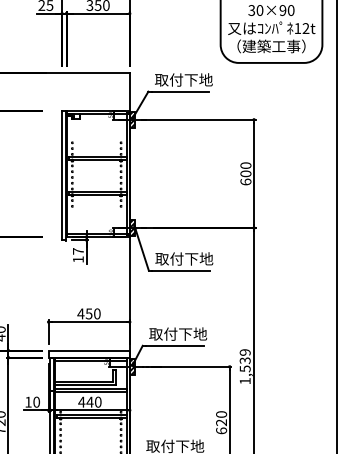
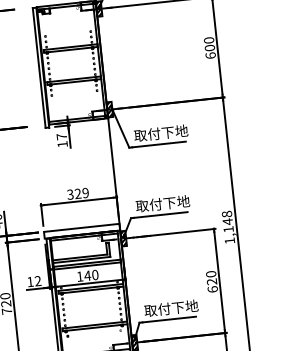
text: (88, 313) -> (77, 193), 450 -> 329
text: (244, 360) -> (227, 221), 1,539 -> 1,148
text: (36, 401) -> (37, 280), 10 -> 12
text: (81, 401) -> (79, 276), 440 -> 140

